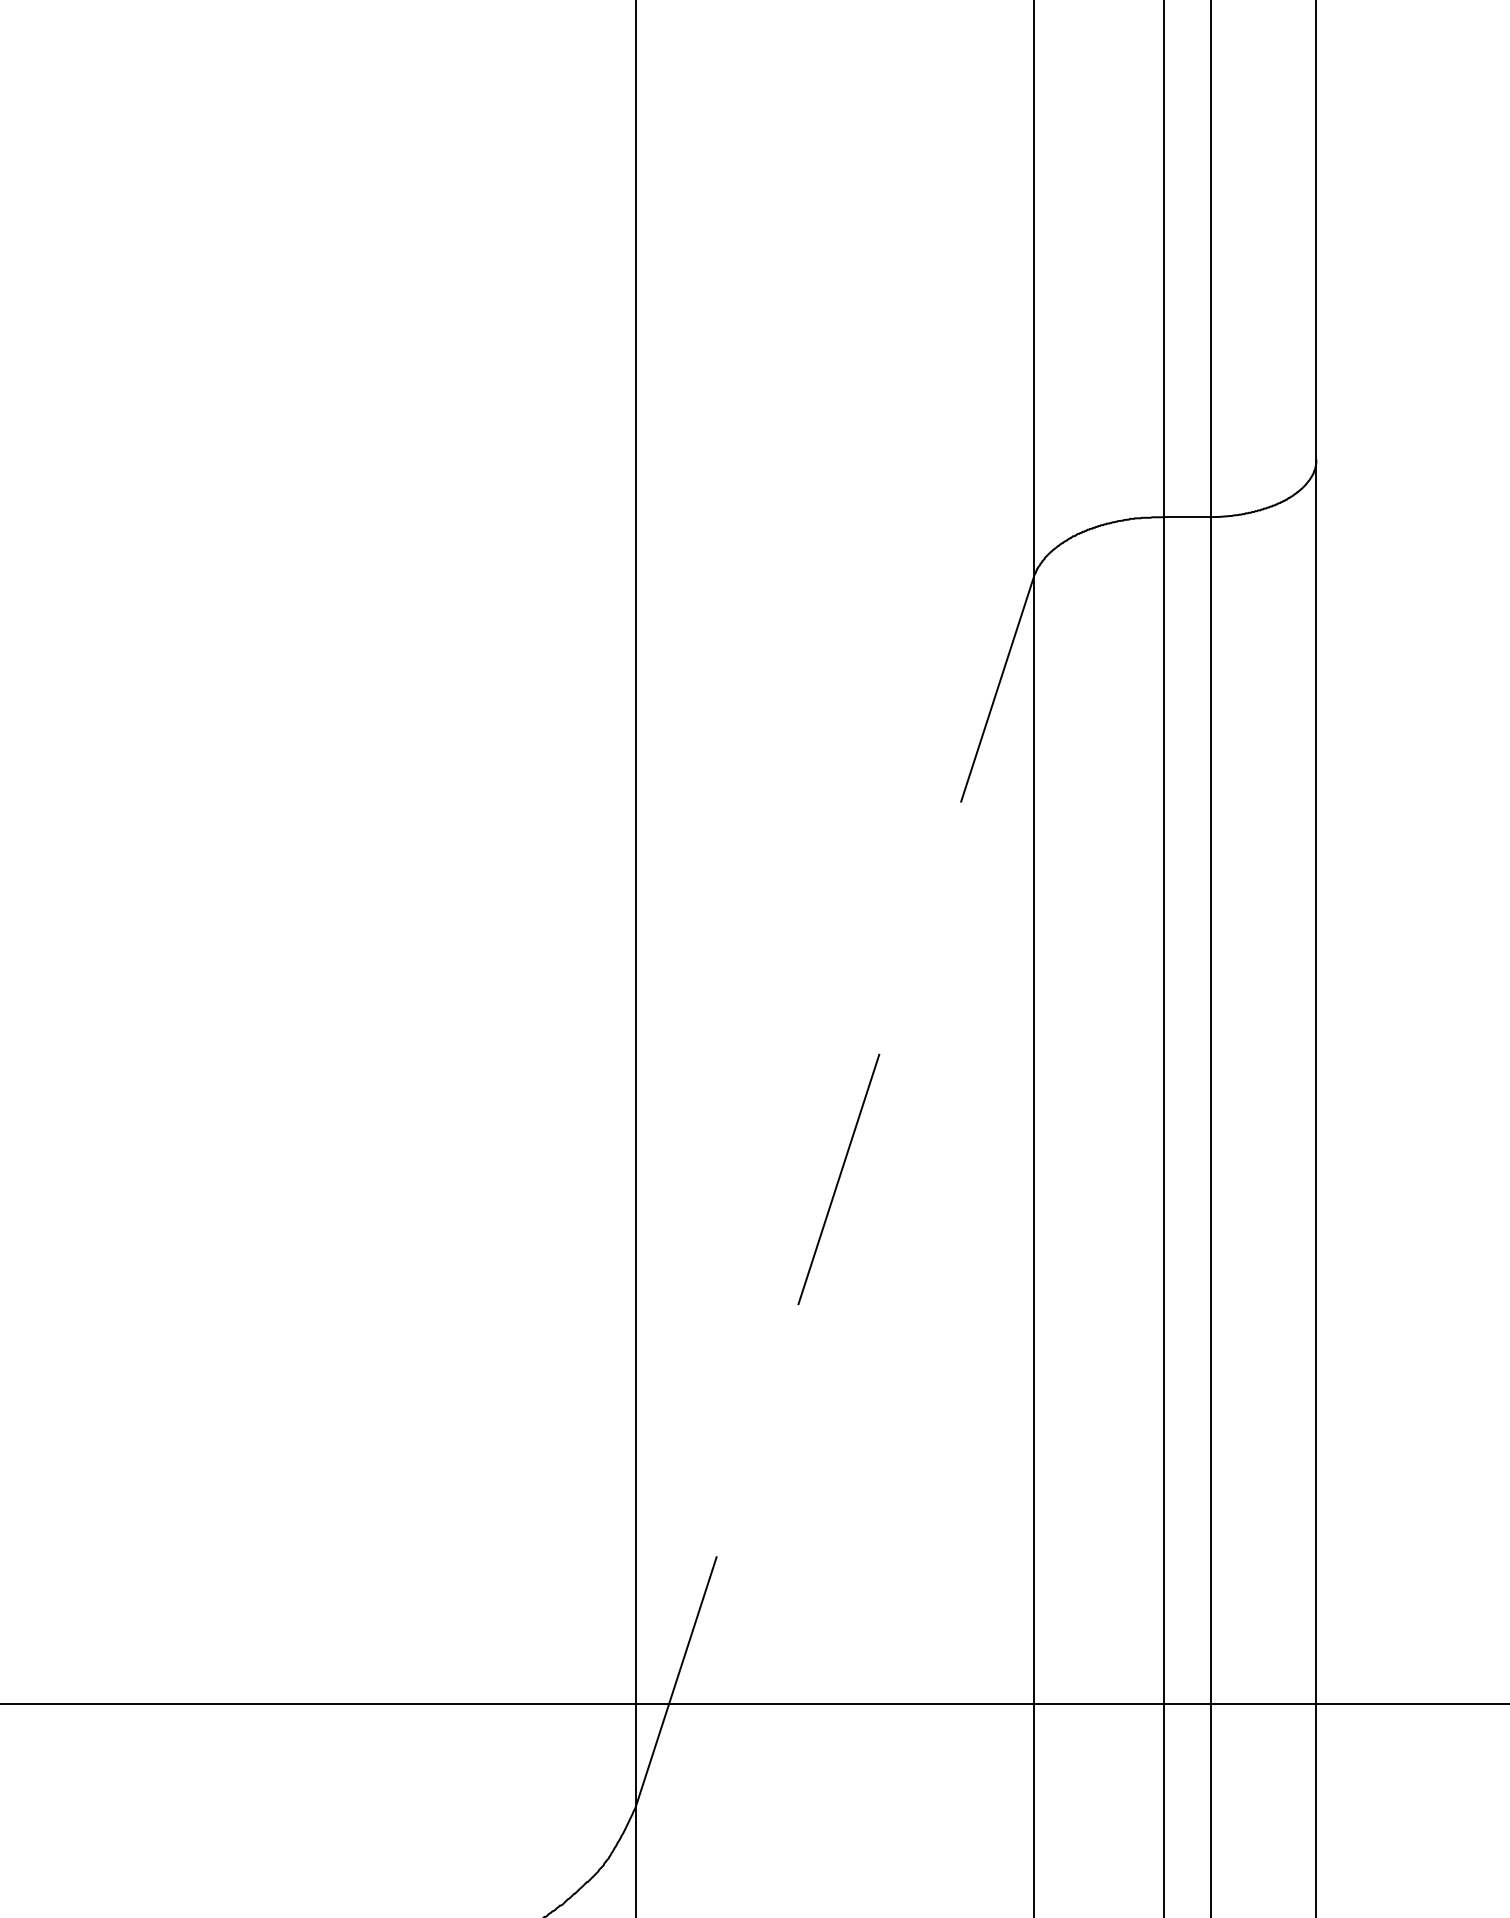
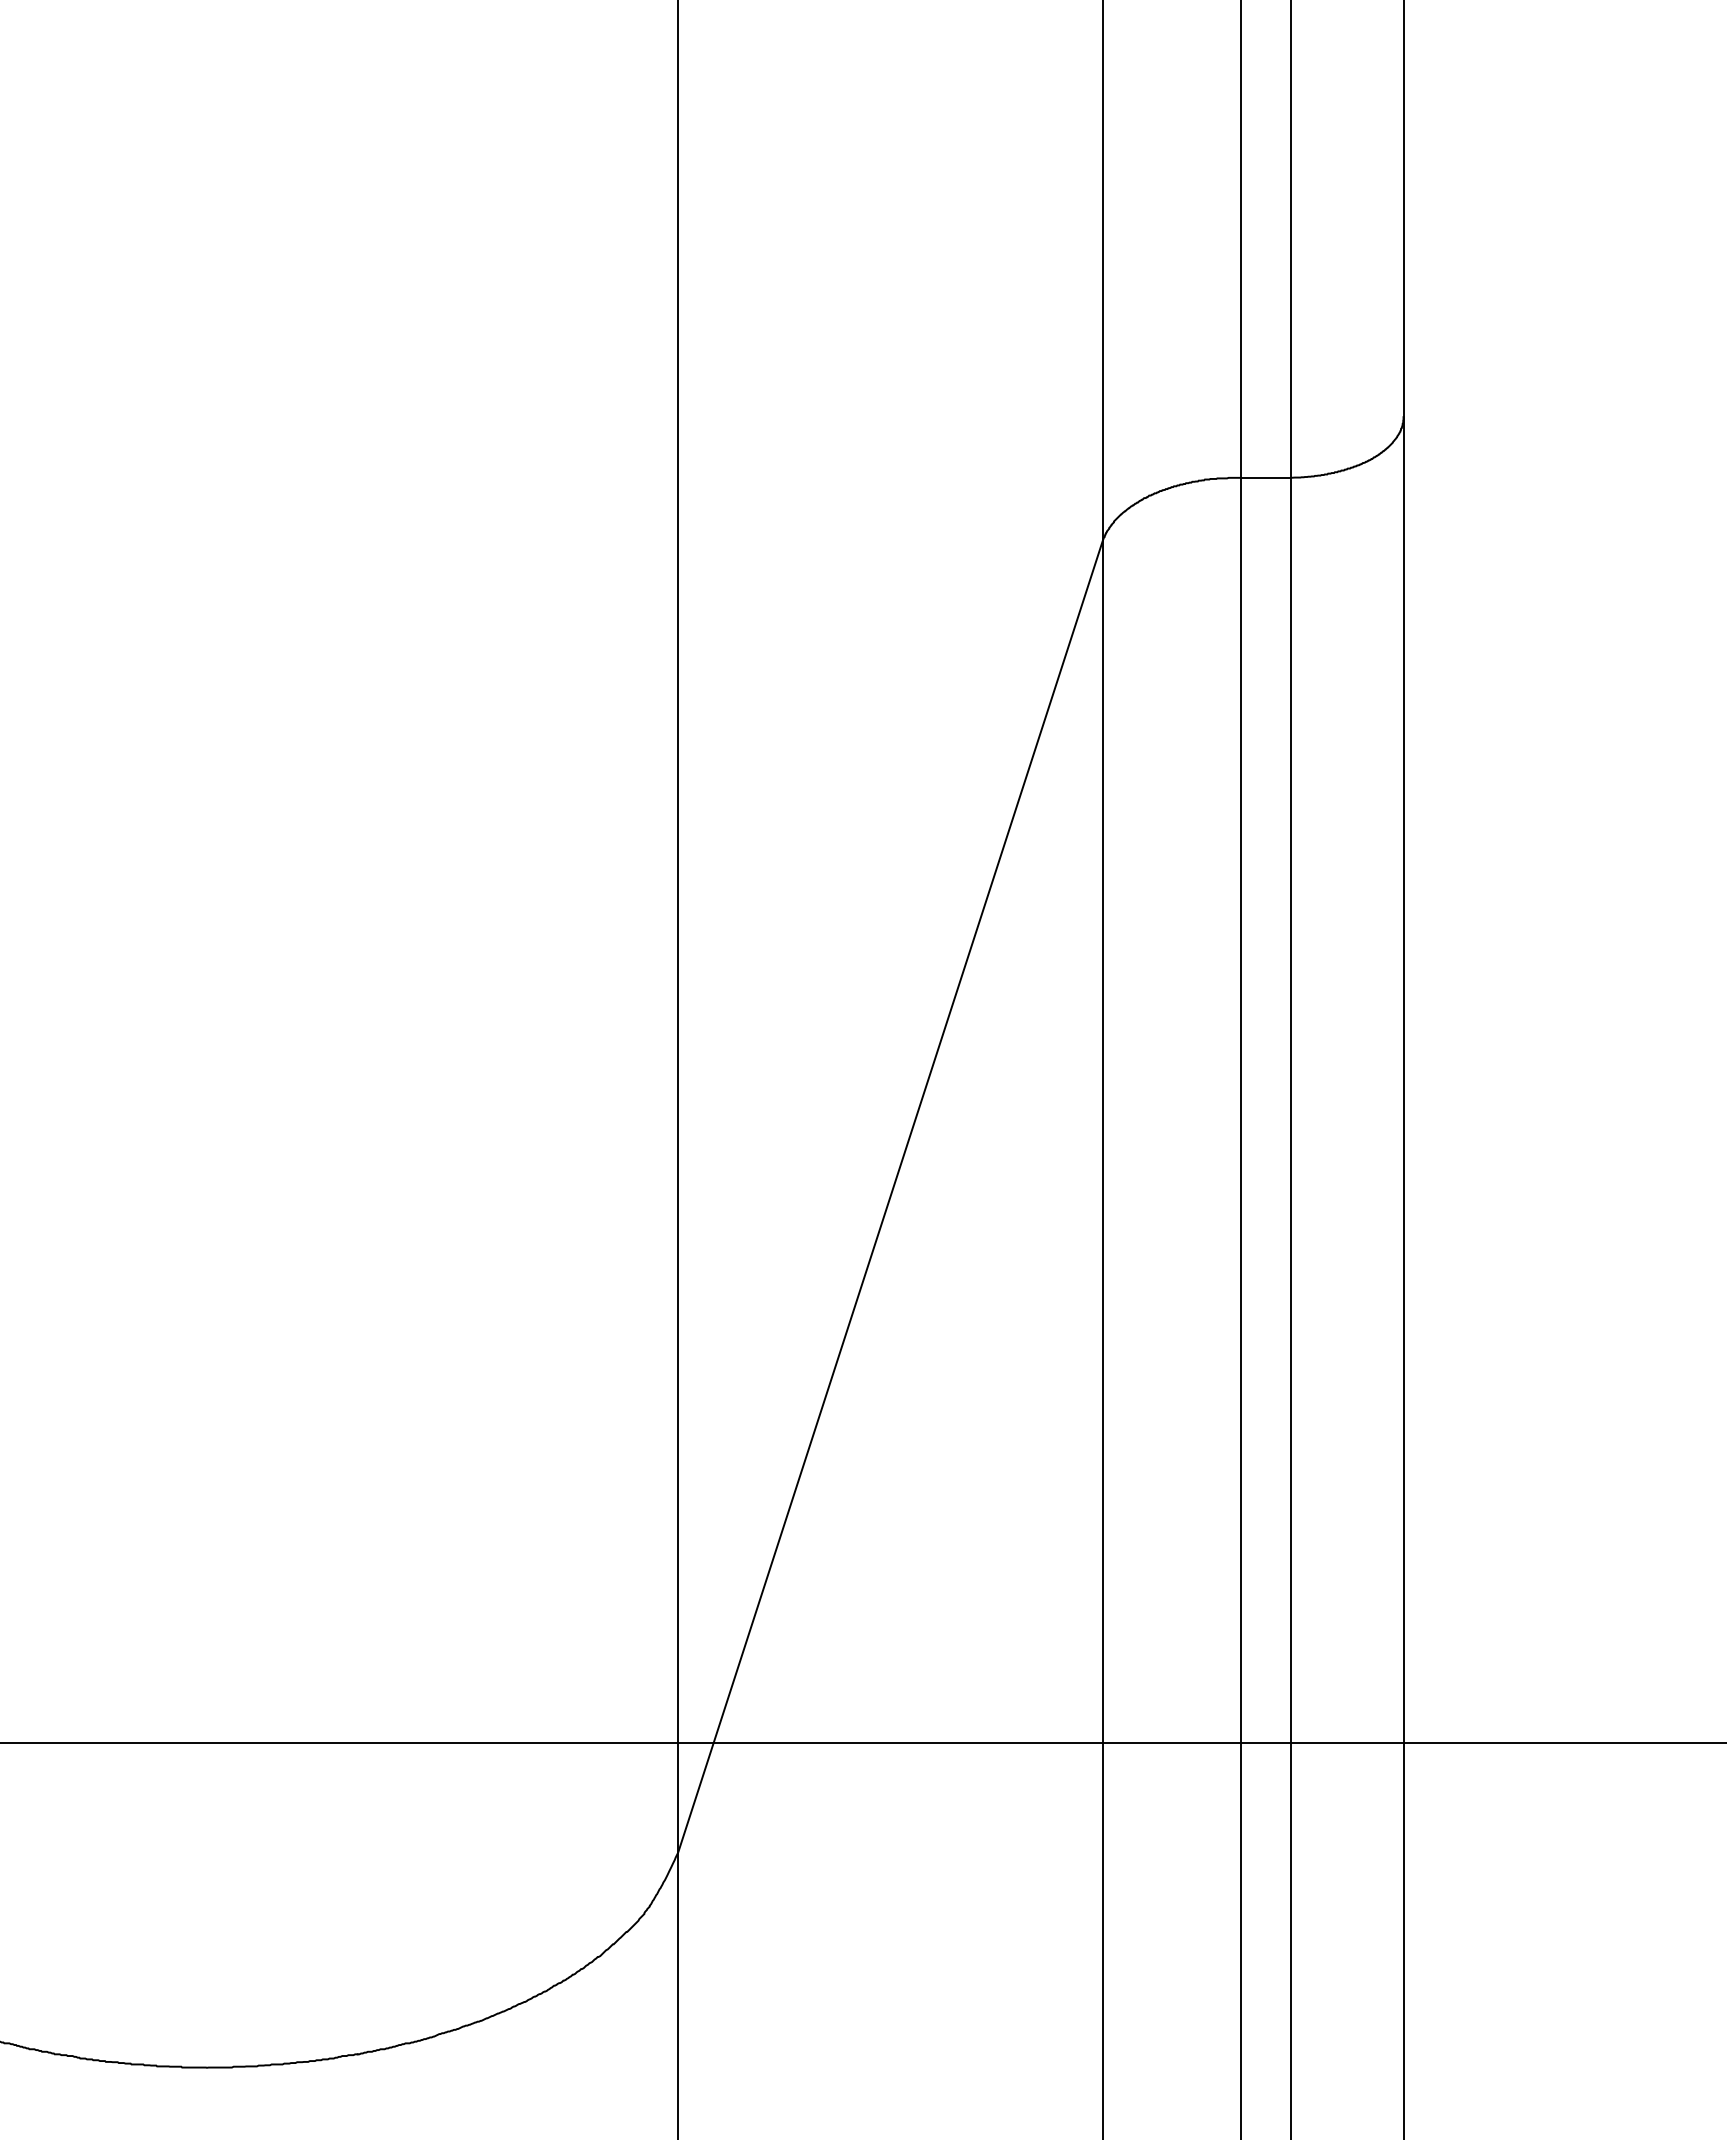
line: (834, 1191) -> (890, 1196), dashed -> solid

